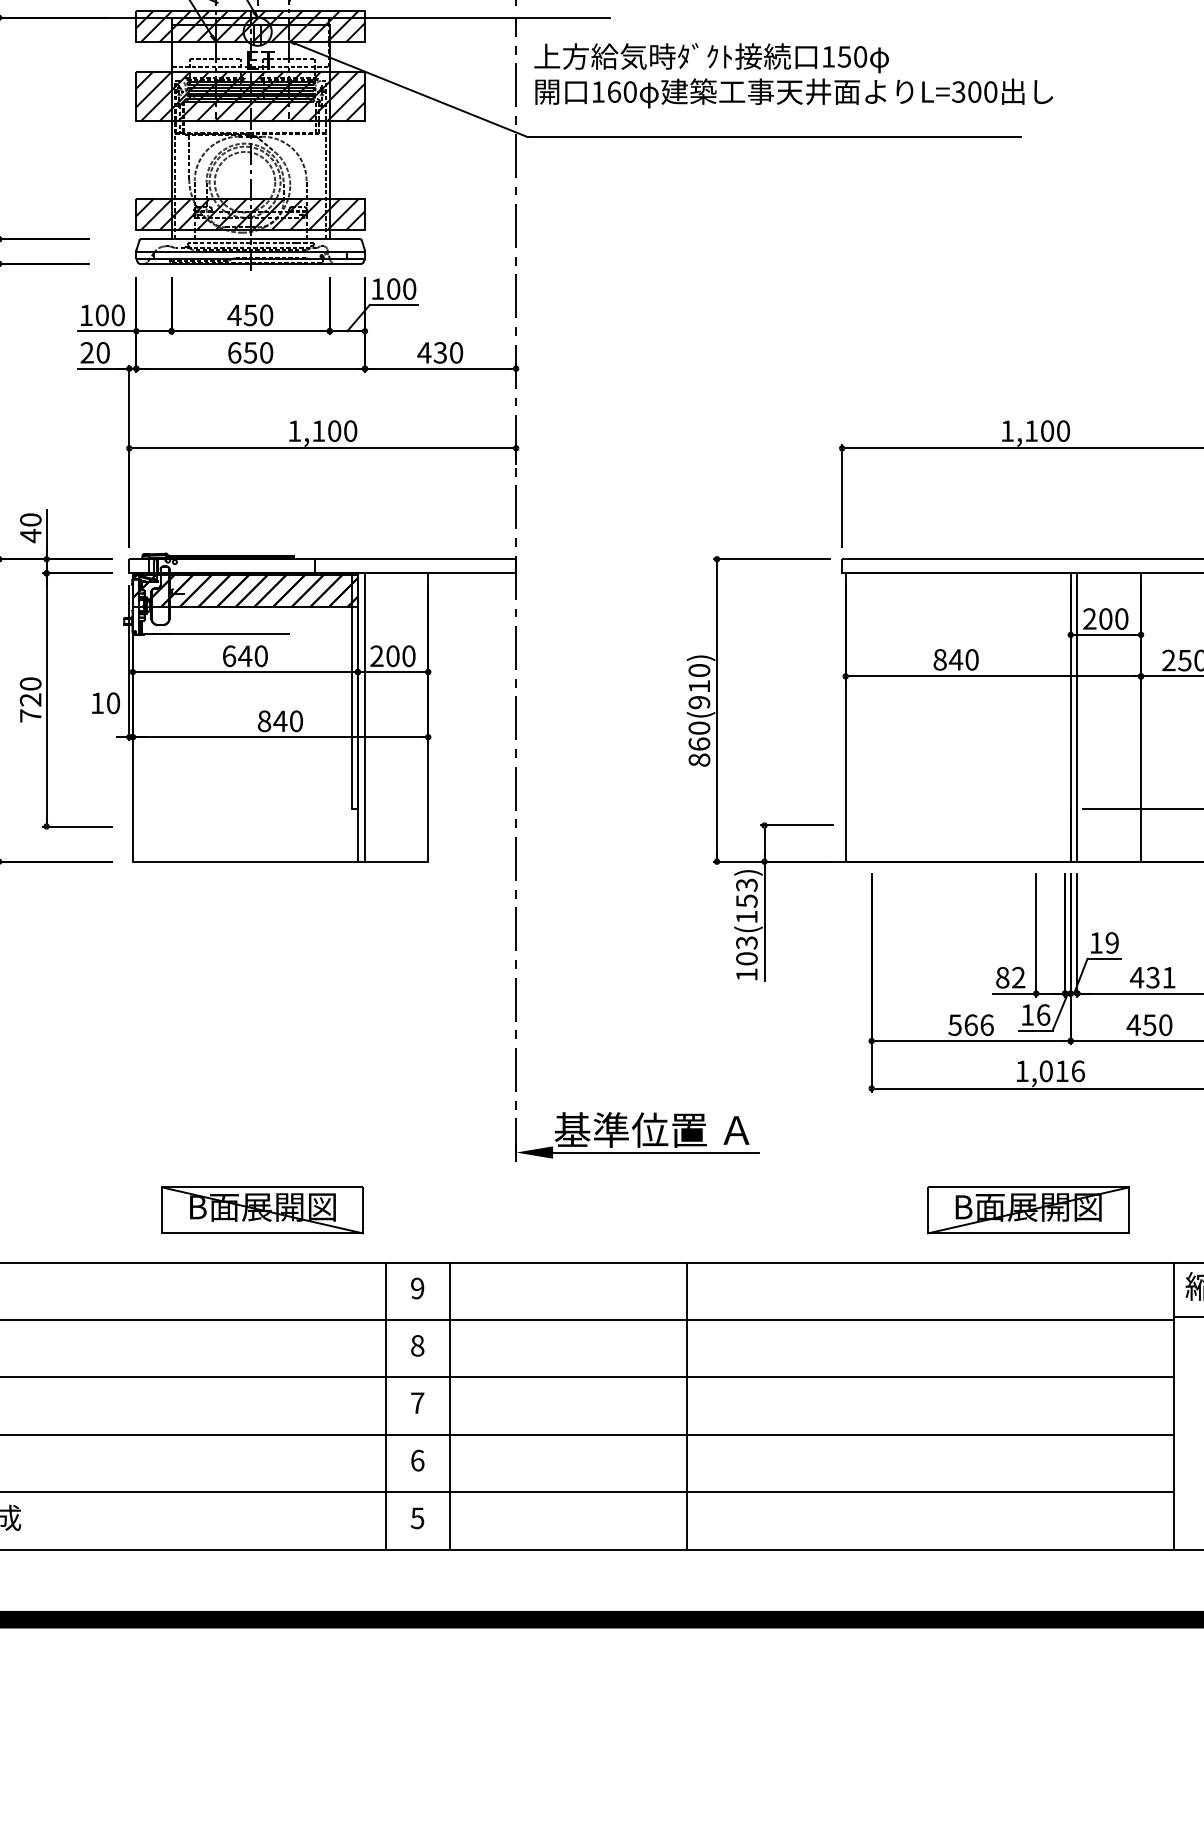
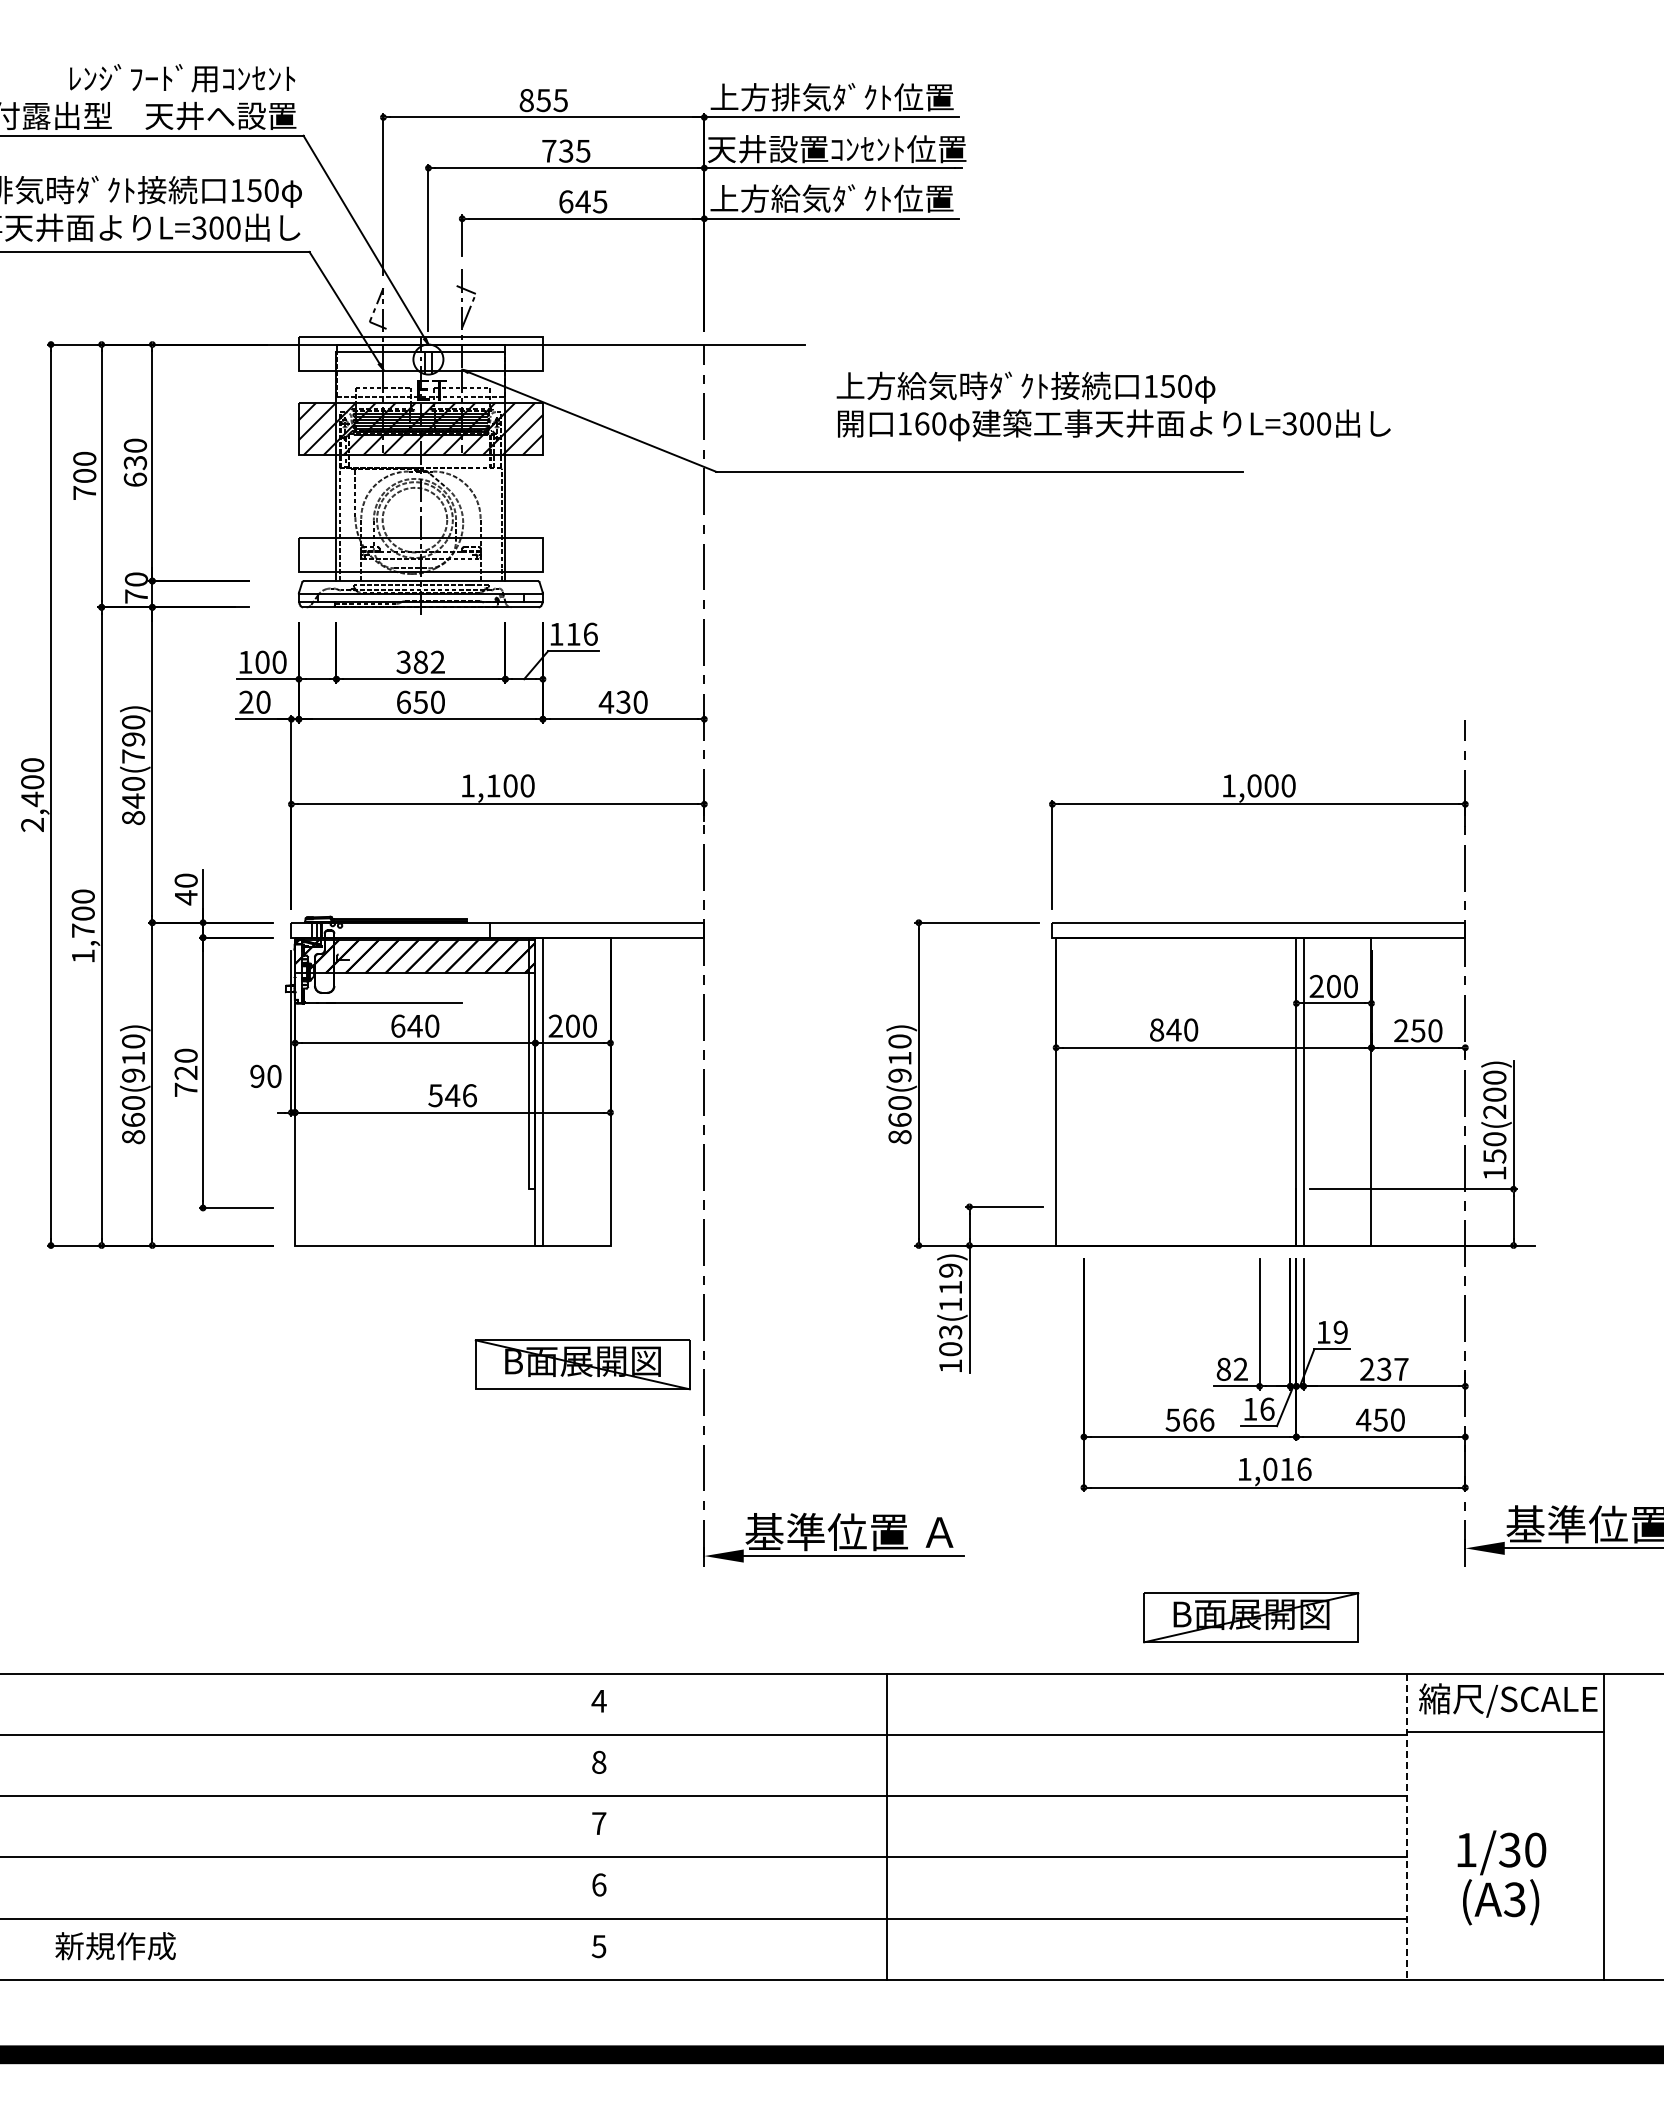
hatch: (250, 26) -> (420, 353), removed
text: (793, 75) -> (1113, 406), moved
hatch: (250, 214) -> (420, 554), removed
text: (401, 288) -> (581, 633), 100 -> 116
text: (250, 314) -> (420, 661), 450 -> 382
text: (1031, 430) -> (1254, 785), 1,100 -> 1,000
text: (97, 703) -> (257, 1076), 10 -> 90
text: (280, 721) -> (452, 1095), 840 -> 546
text: (746, 893) -> (950, 1279), 103(153) -> 103(119)
text: (1152, 976) -> (1383, 1368), 431 -> 237
part: (262, 1210) -> (582, 1364), moved
text: (417, 1287) -> (598, 1700), 9 -> 4
line: (386, 1405) -> (565, 1826), removed
line: (449, 1405) -> (633, 1826), removed
line: (1174, 1406) -> (1407, 1827), solid -> dashed

